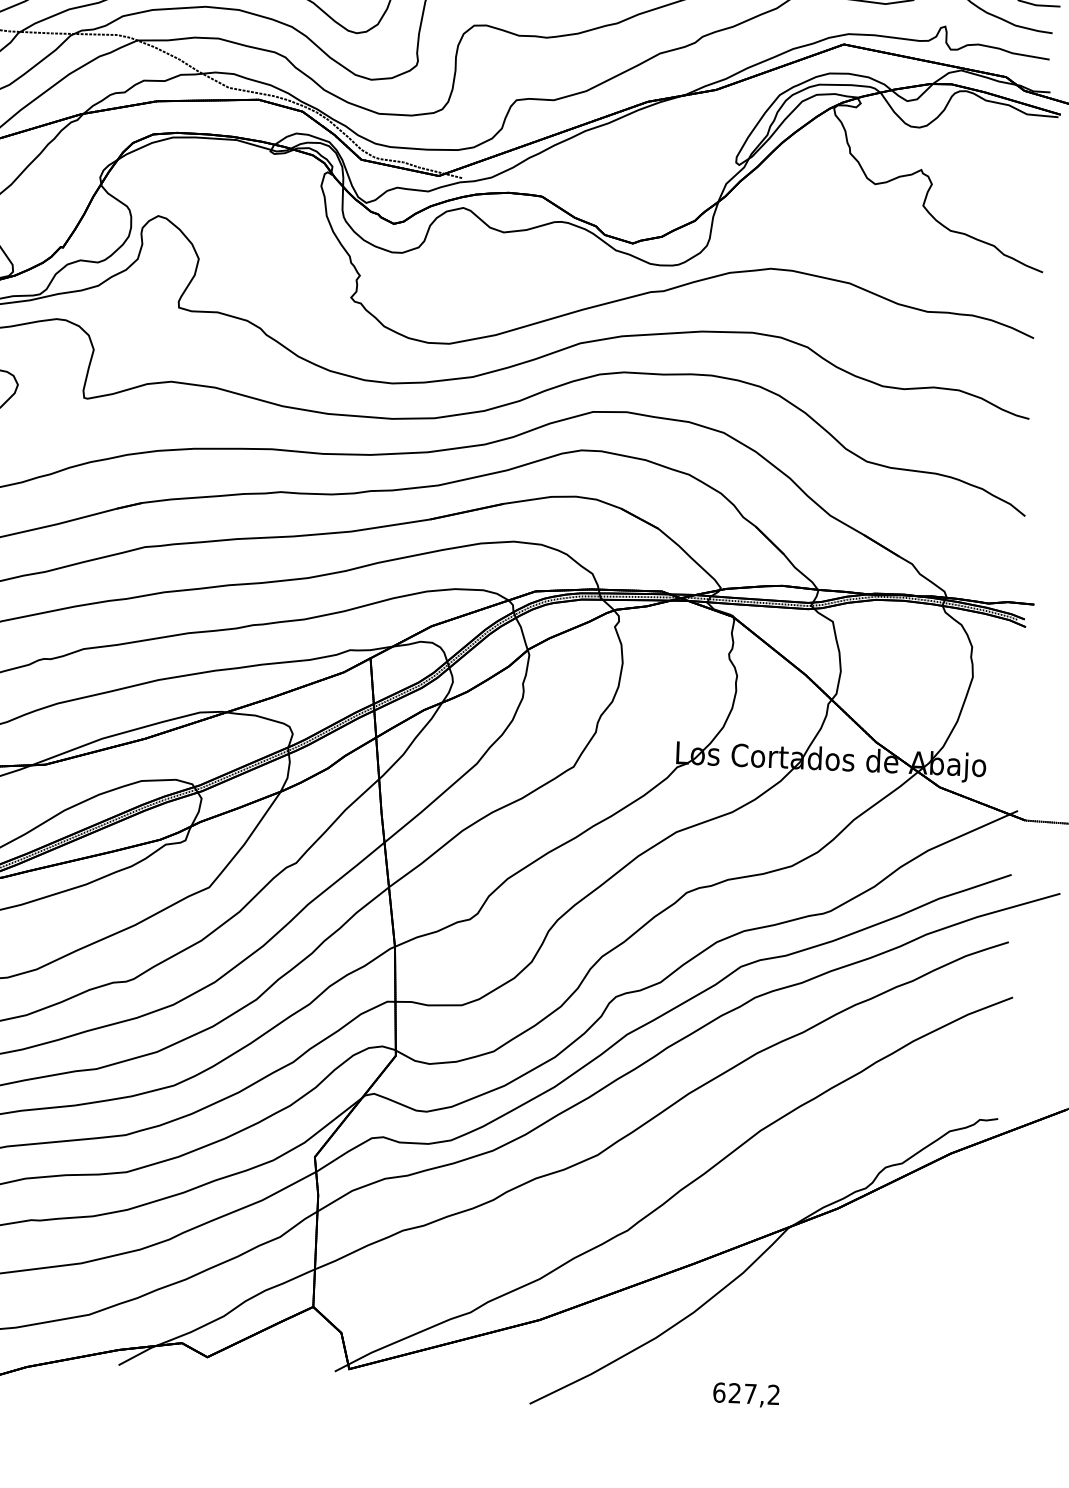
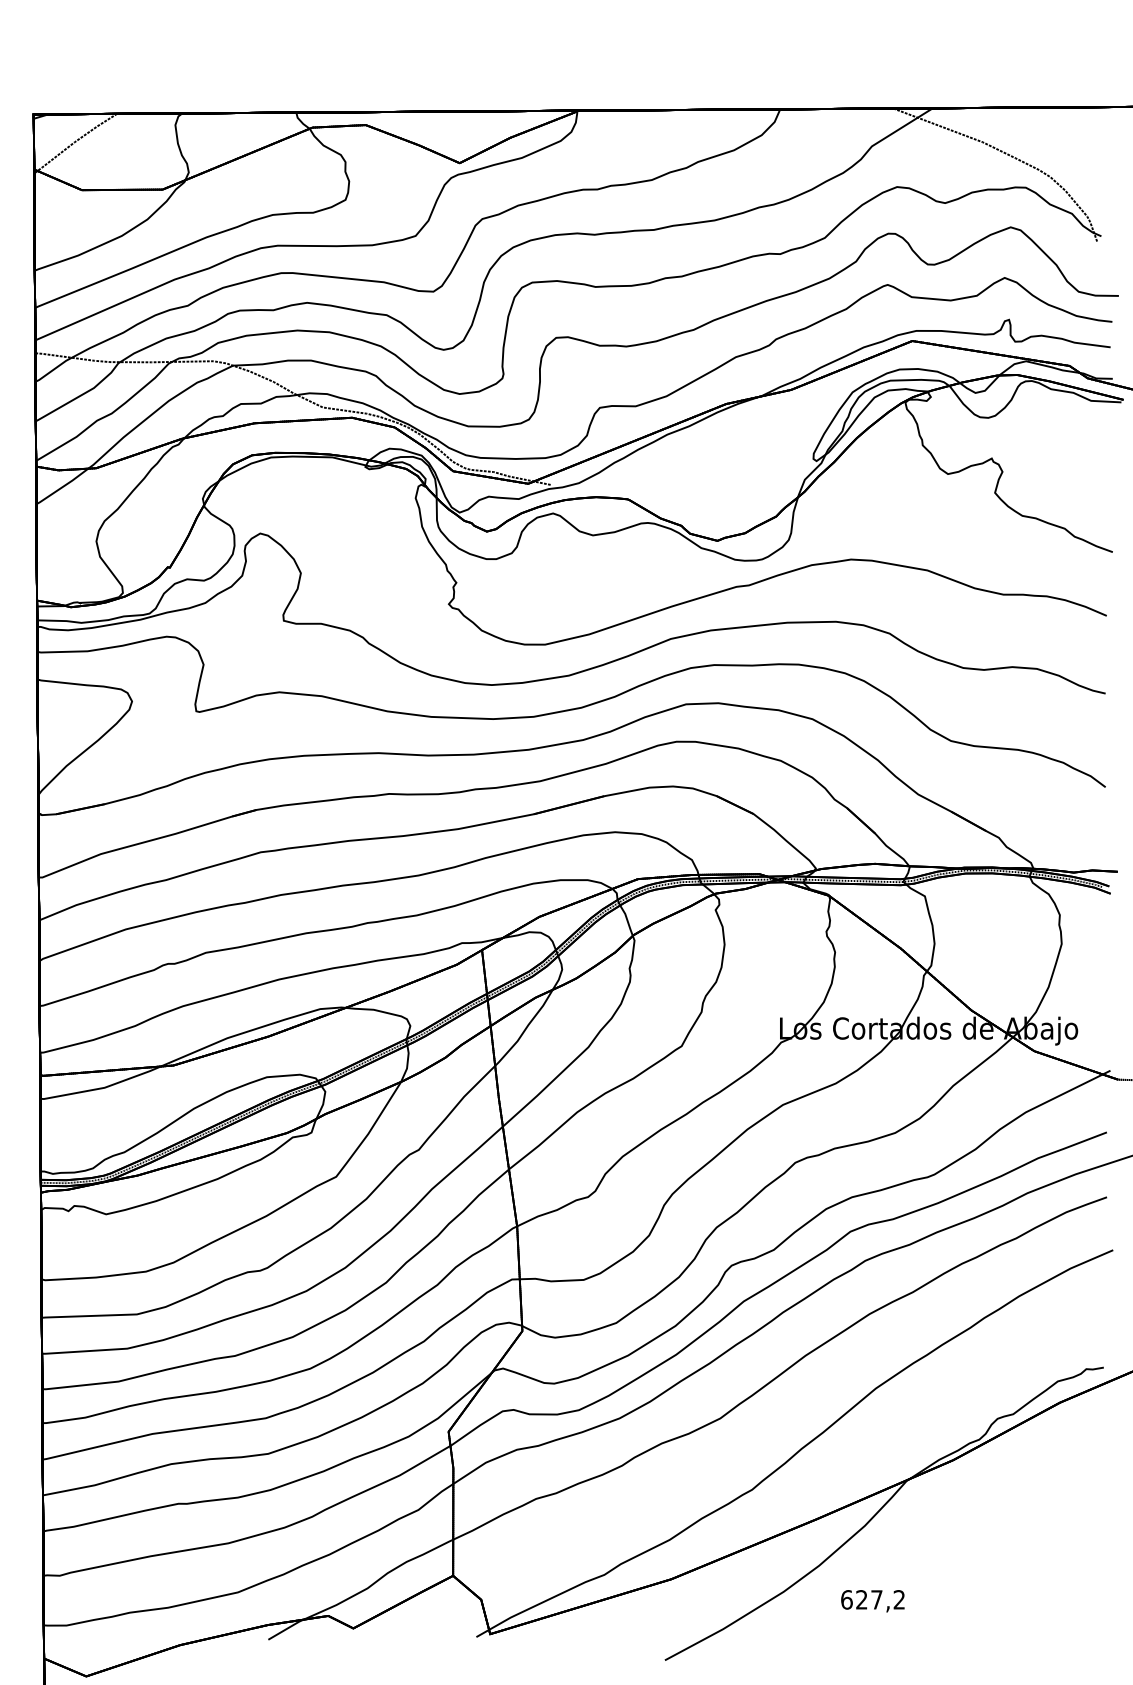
text: (745, 1395) -> (872, 1601), moved

